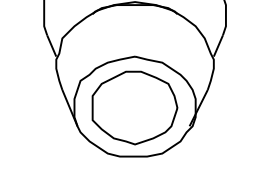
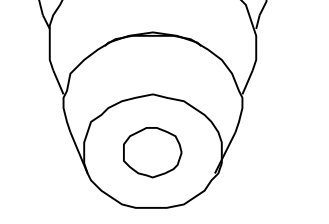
part: (134, 107) -> (152, 152), size x0.6

